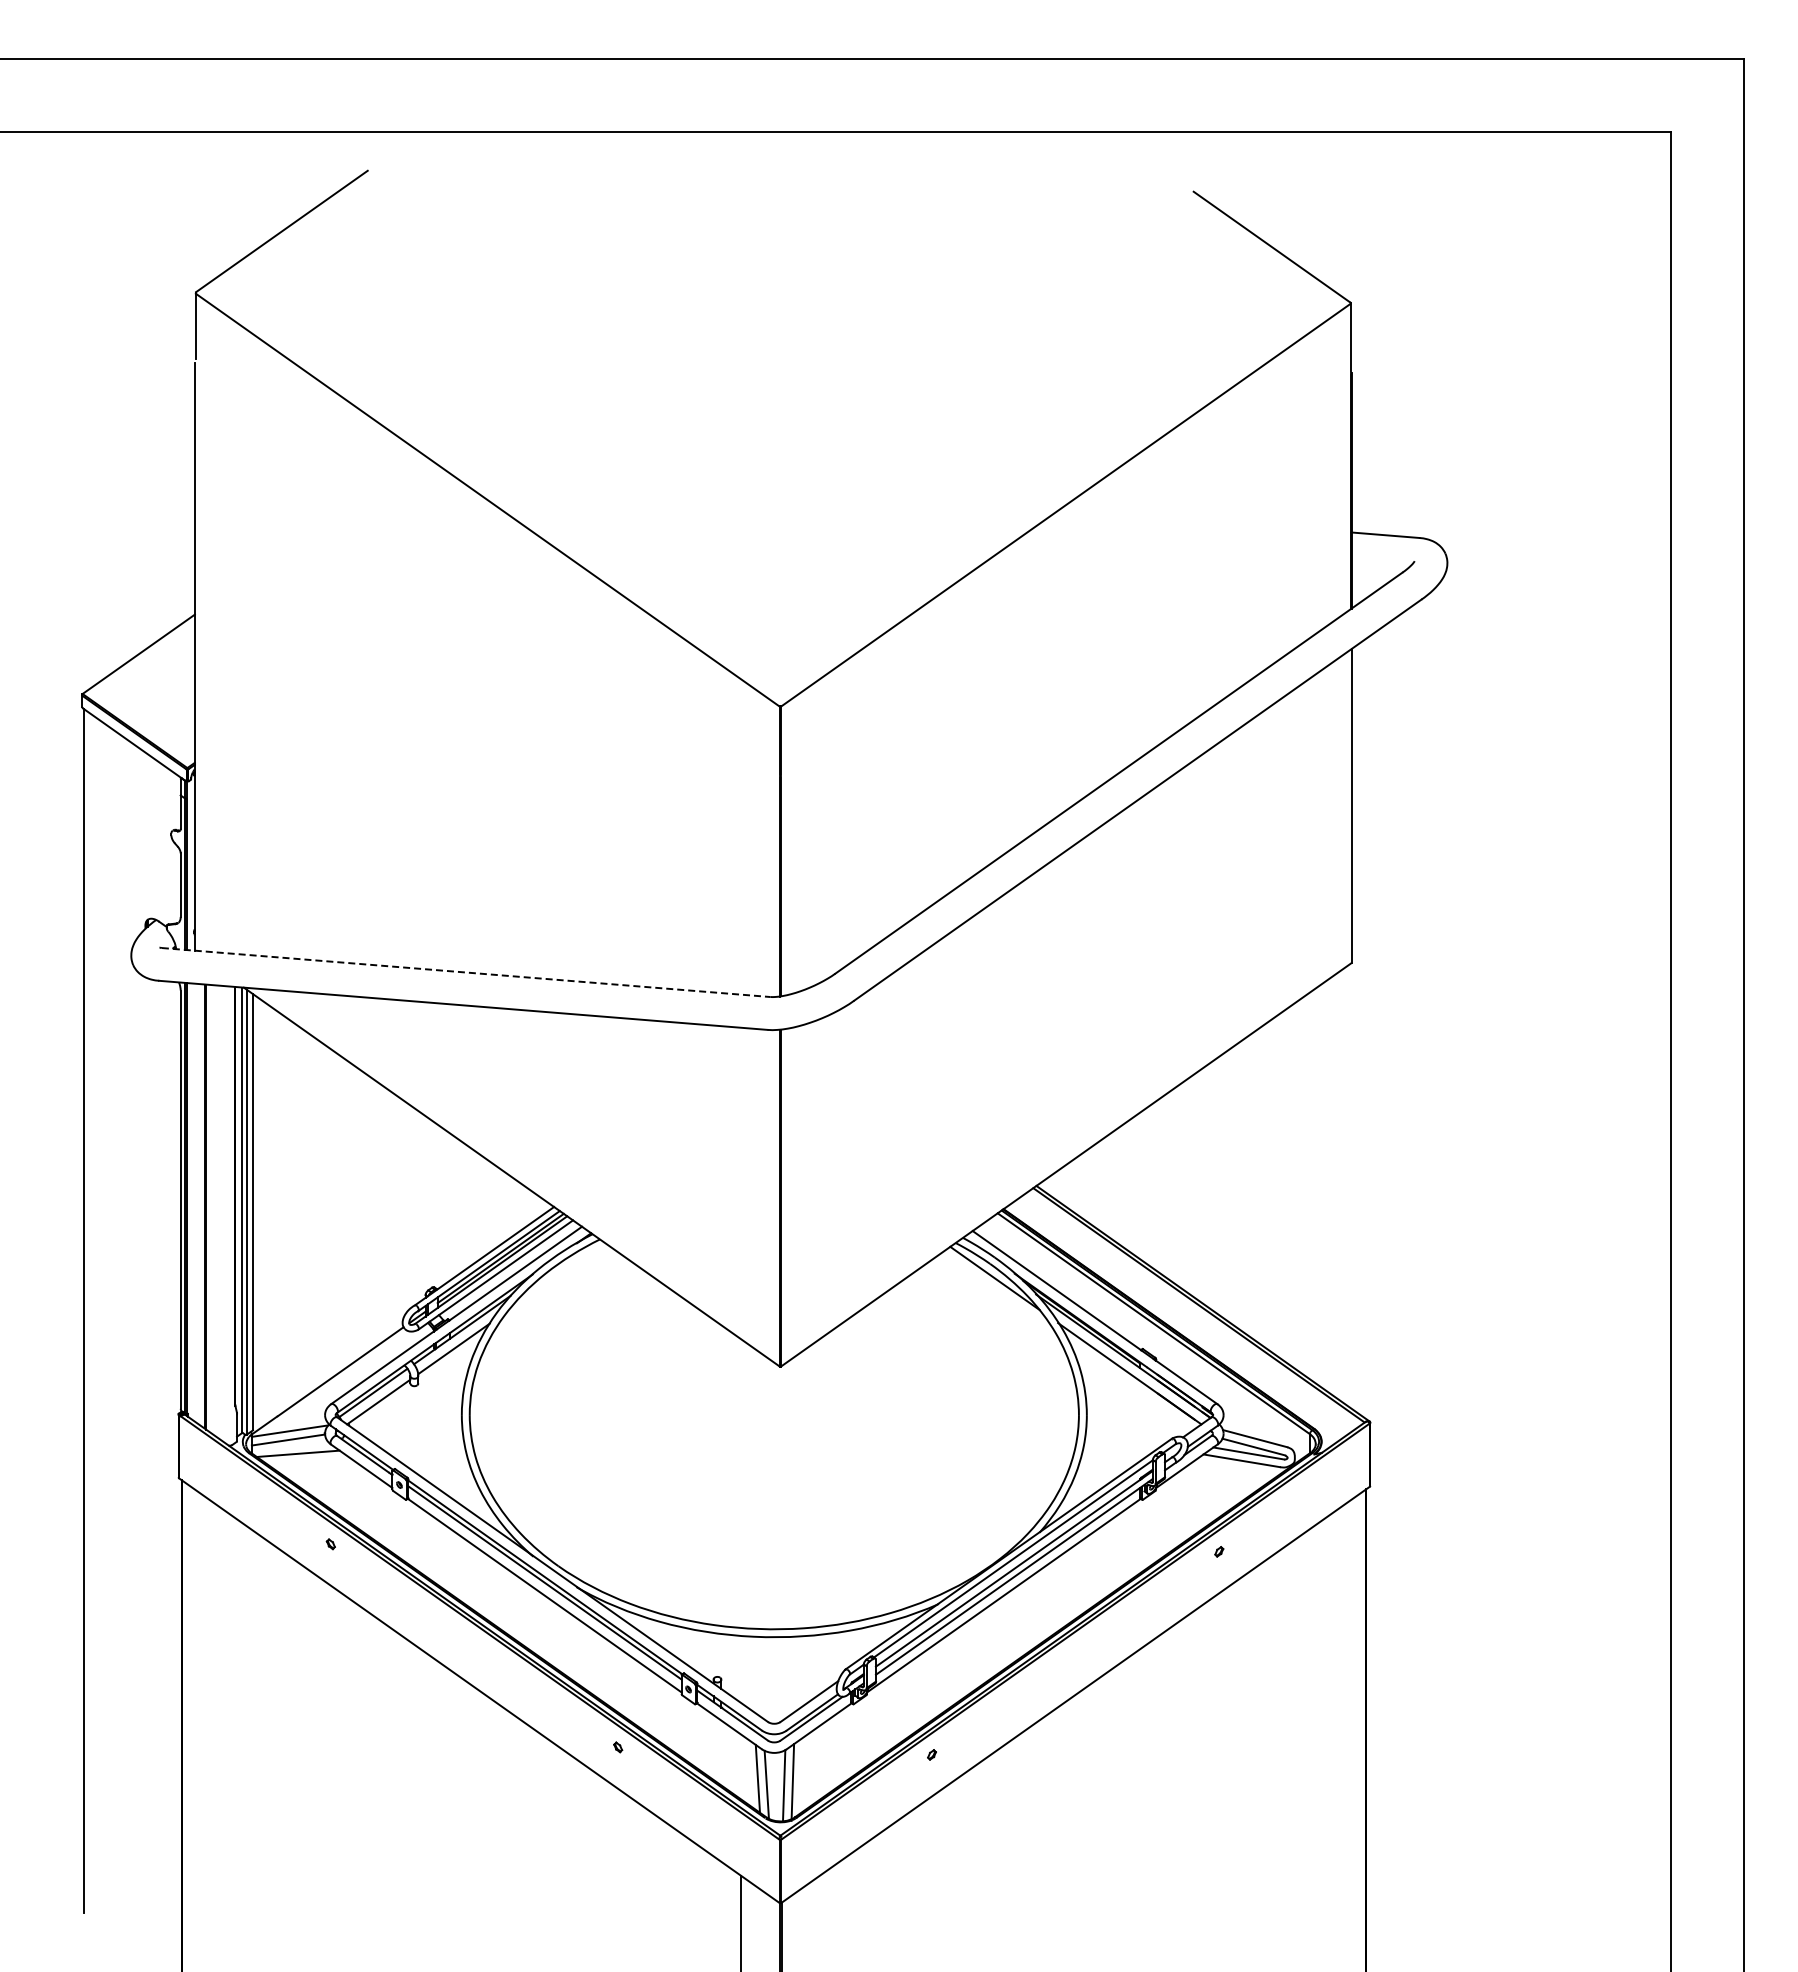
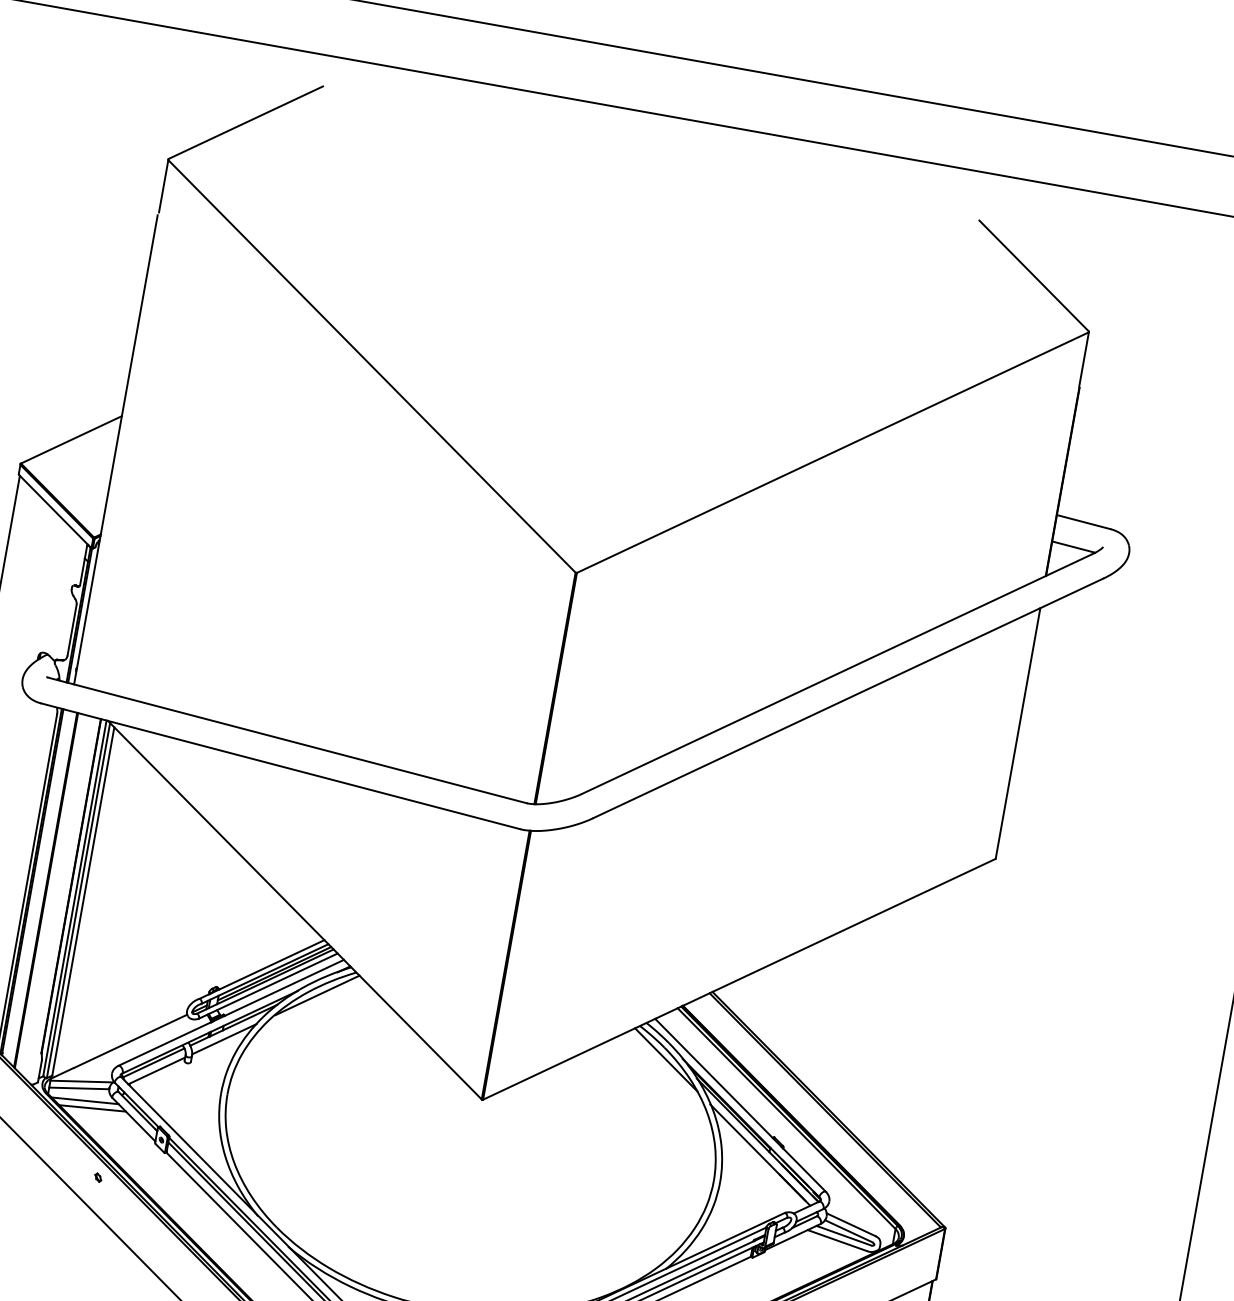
line: (1378, 567) -> (1073, 546), added
line: (466, 972) -> (287, 740), dashed -> solid
line: (557, 1275) -> (317, 995), added
line: (308, 1461) -> (92, 1108), added

